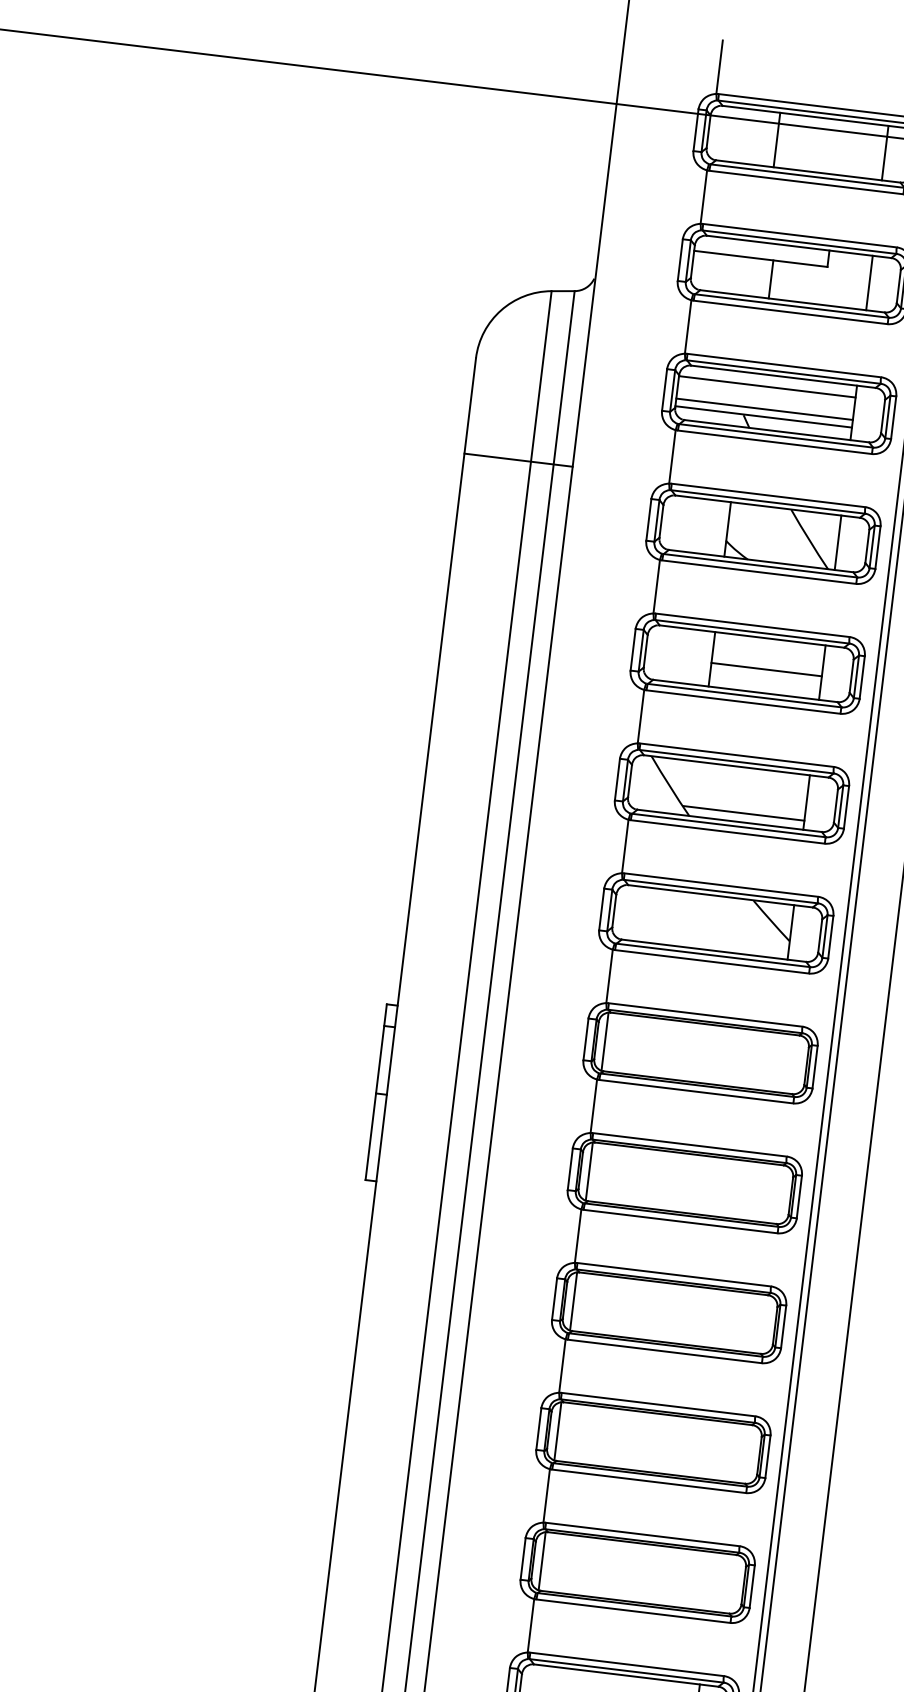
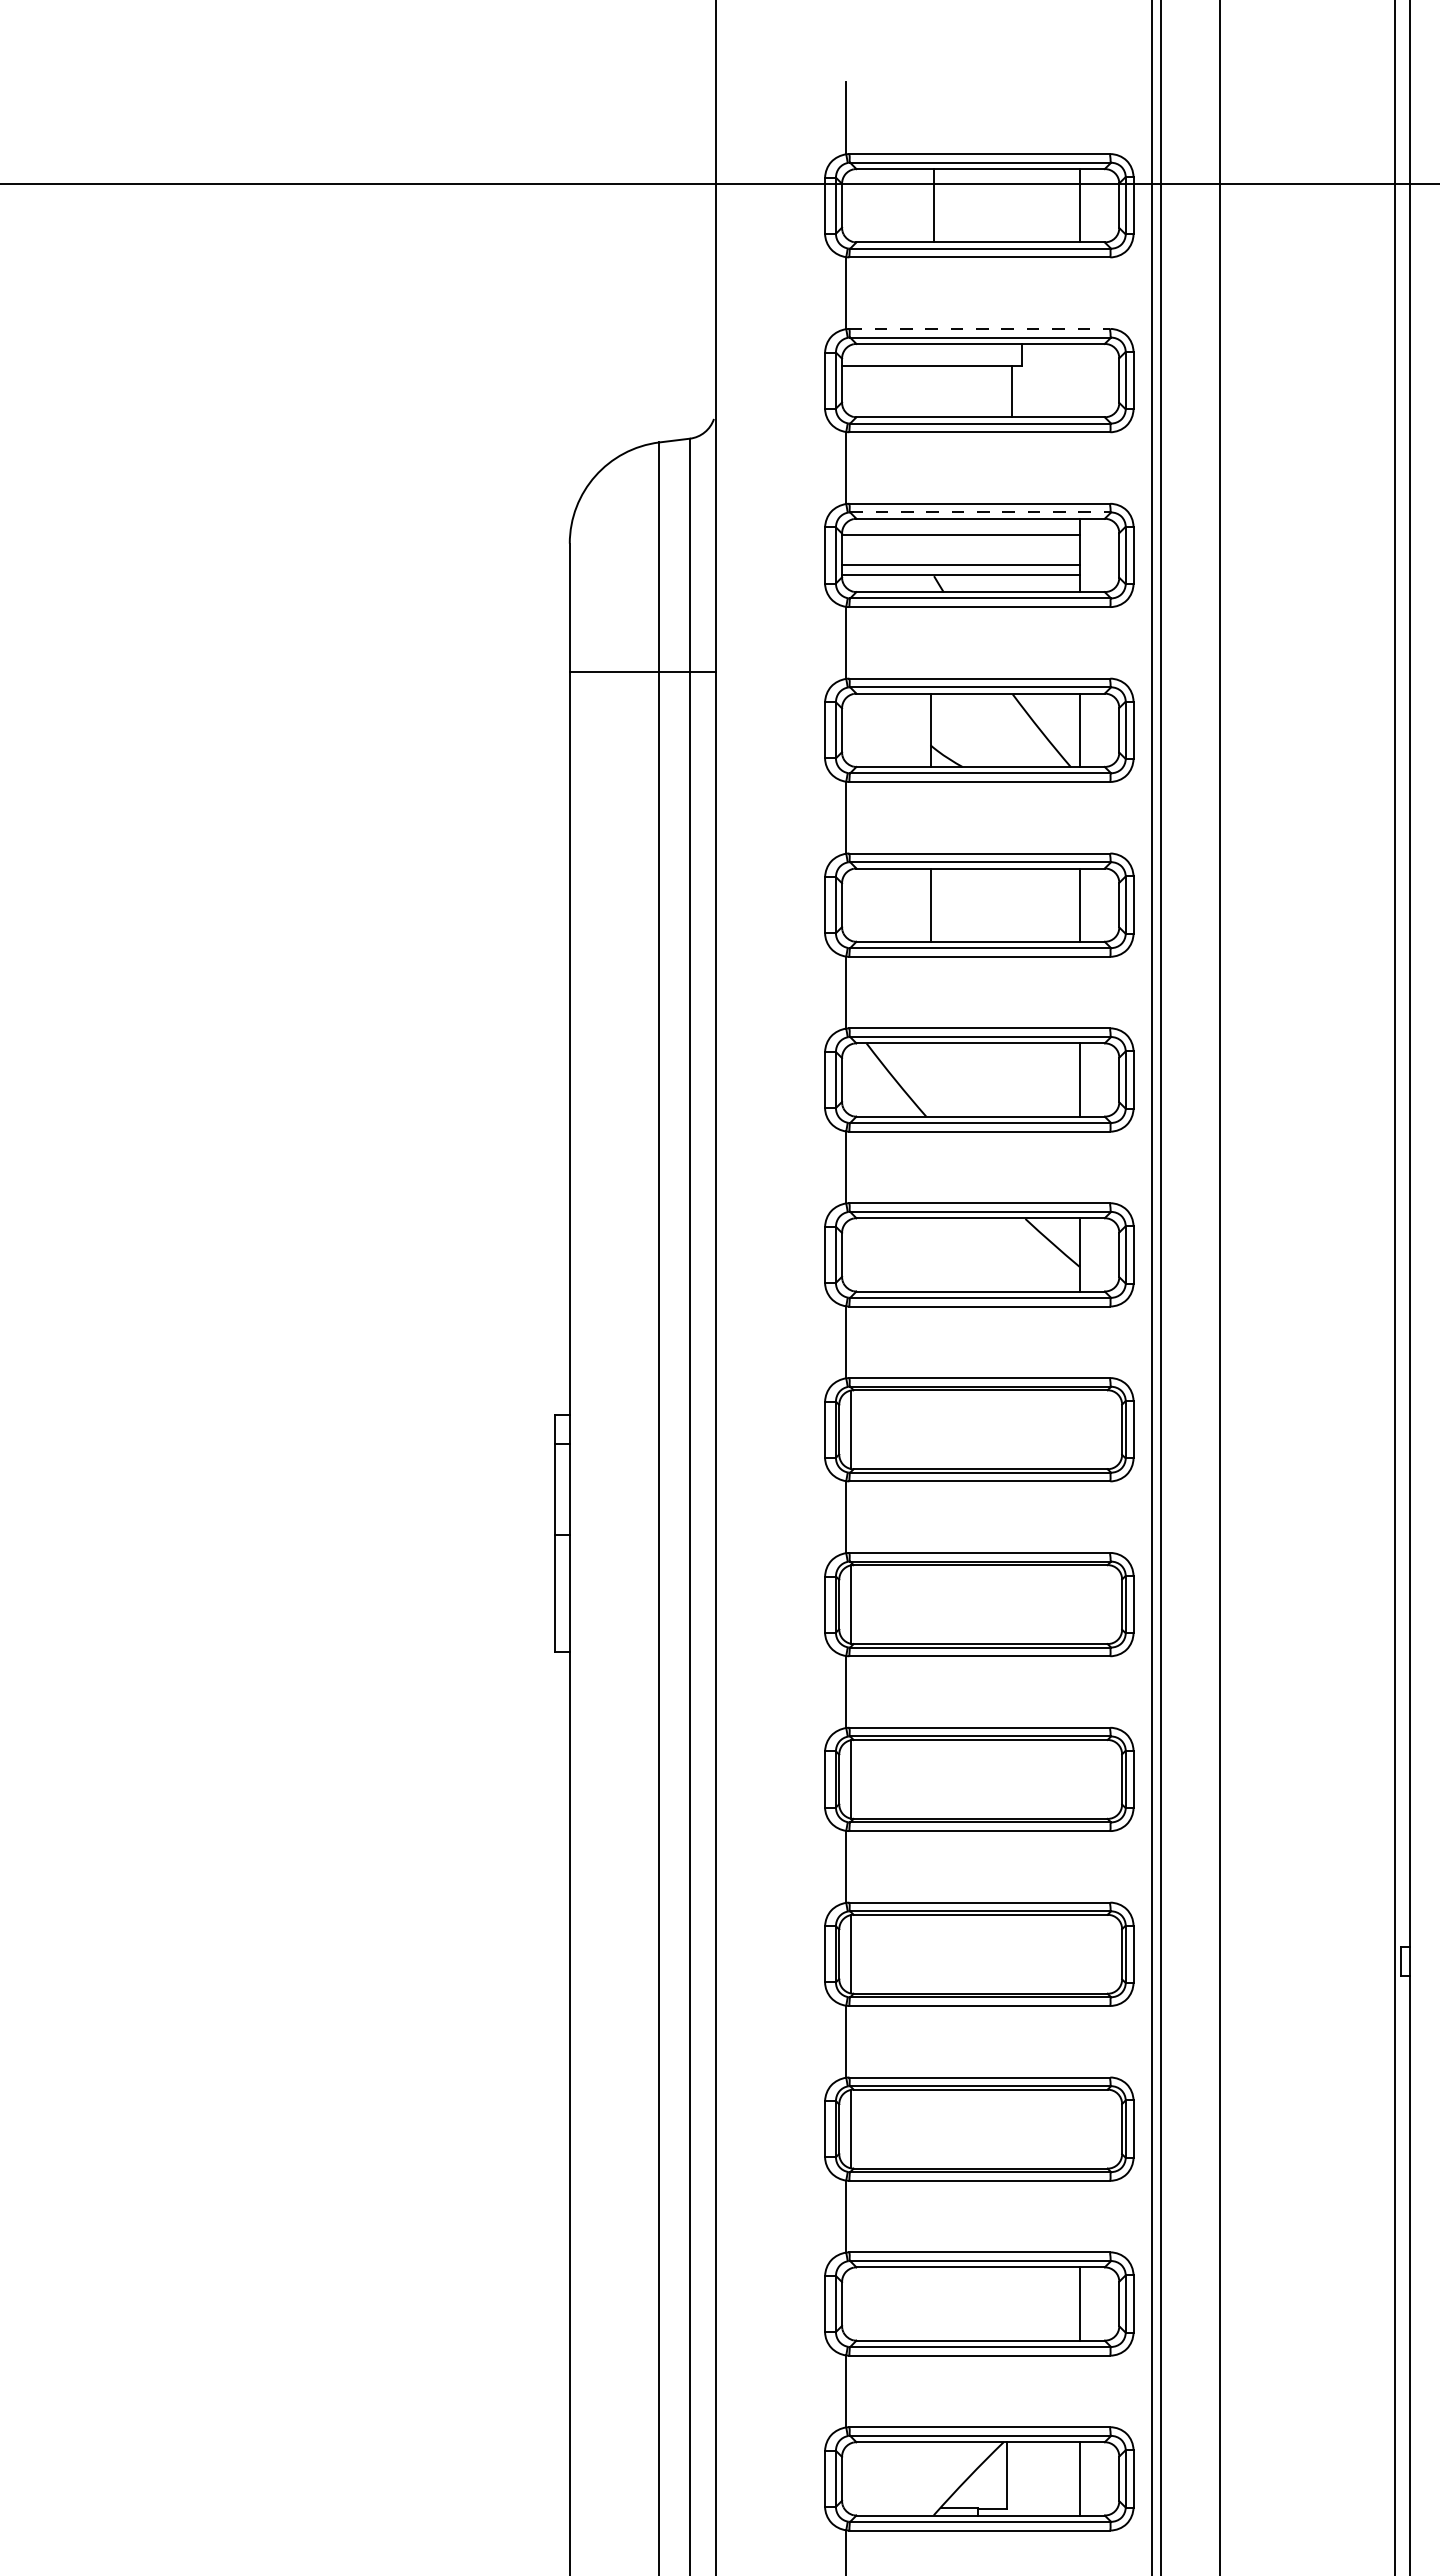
line: (800, 235) -> (980, 328), solid -> dashed
line: (770, 279) -> (1011, 391), moved
line: (869, 282) -> (1079, 380), removed
line: (784, 372) -> (981, 512), solid -> dashed
line: (766, 669) -> (1005, 910), removed
line: (743, 813) -> (997, 1104), removed

